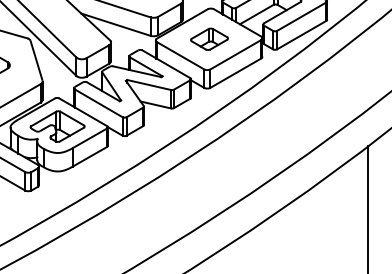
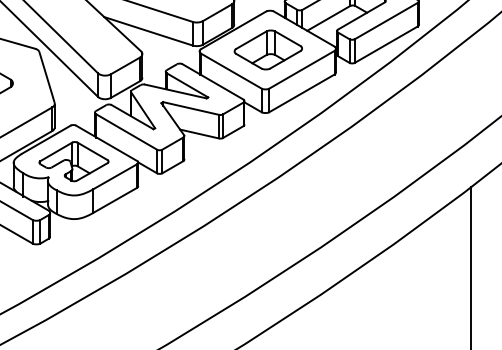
part: (208, 38) -> (267, 49), size x1.43

